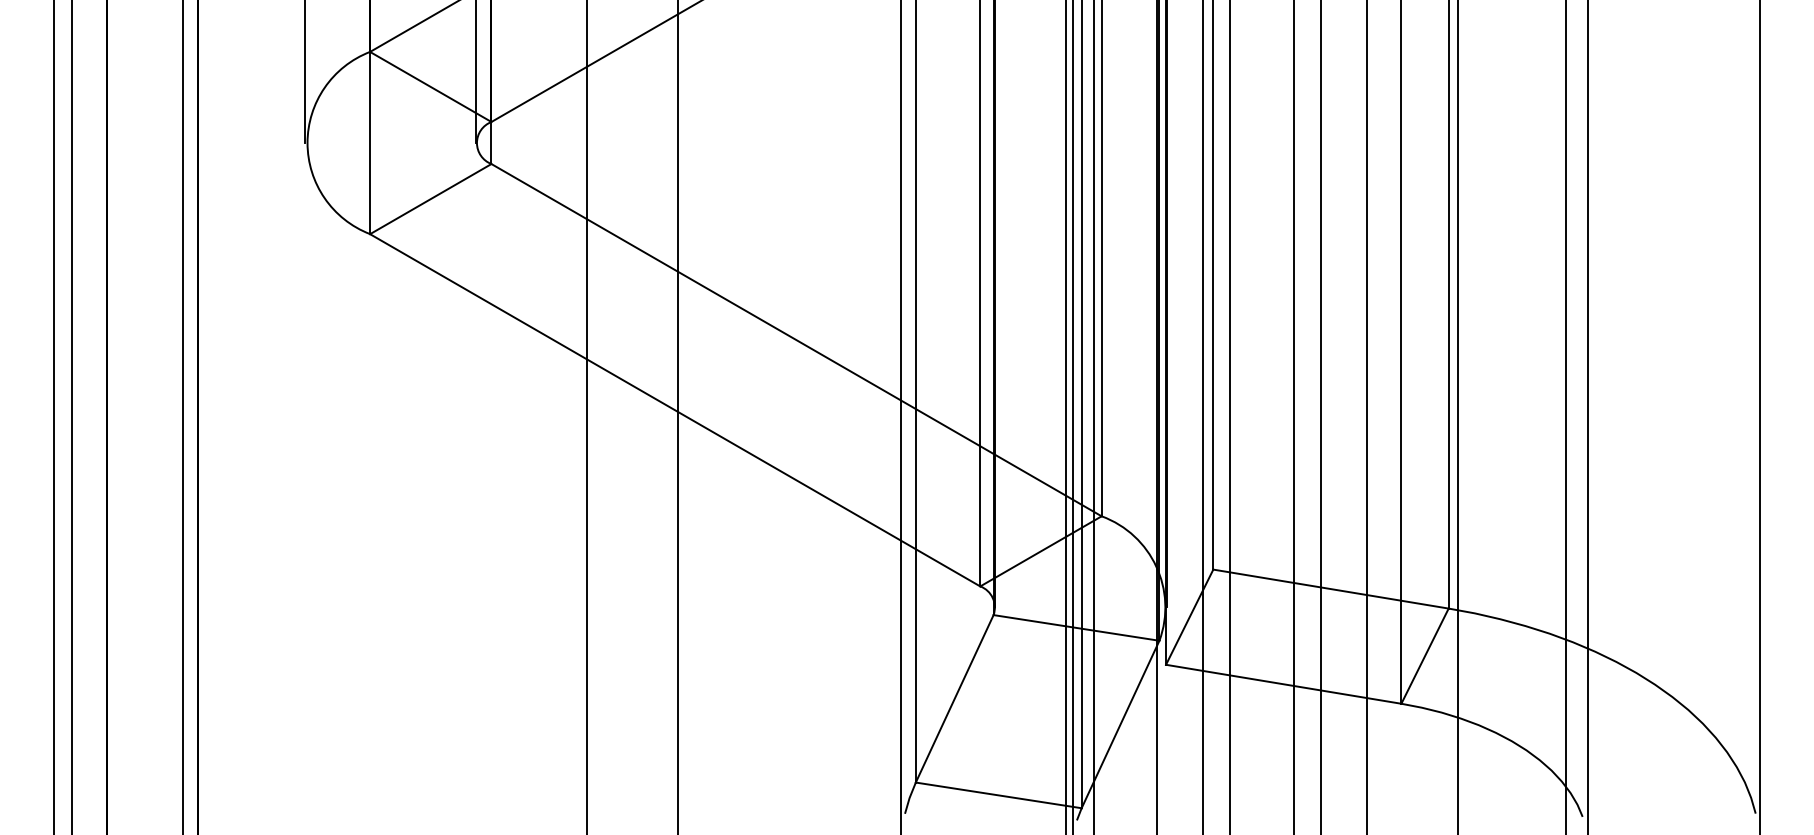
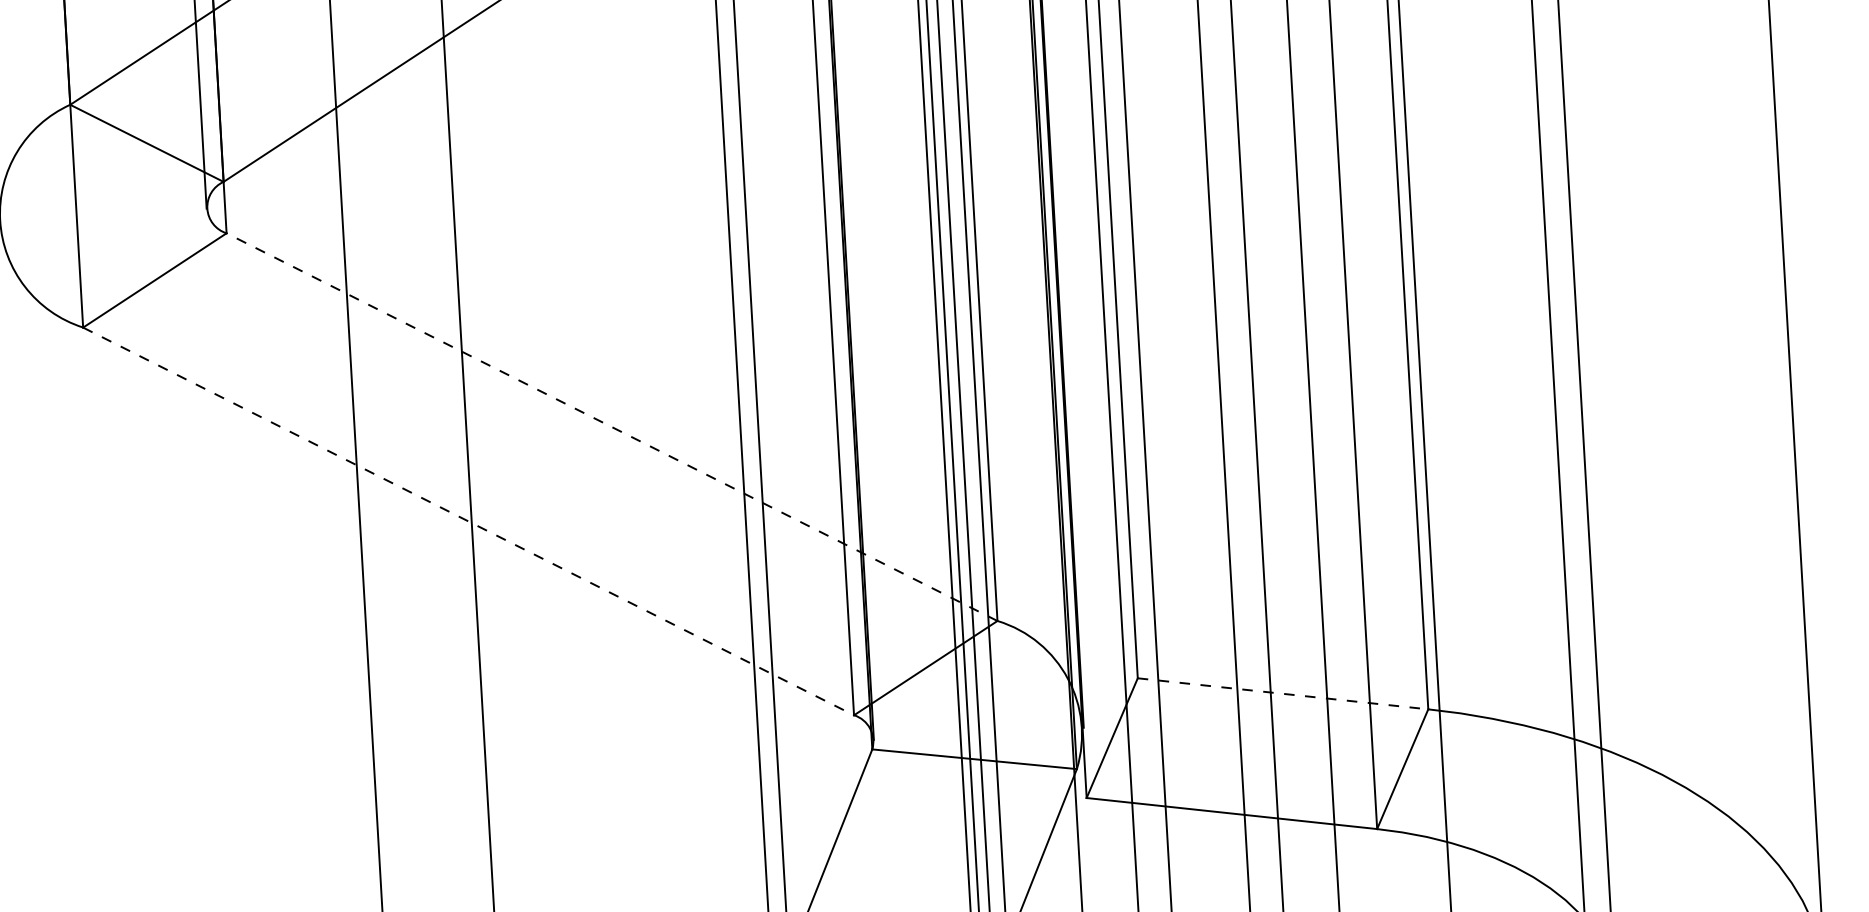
line: (796, 339) -> (611, 426), solid -> dashed
line: (675, 410) -> (468, 521), solid -> dashed
line: (1331, 589) -> (1283, 694), solid -> dashed

